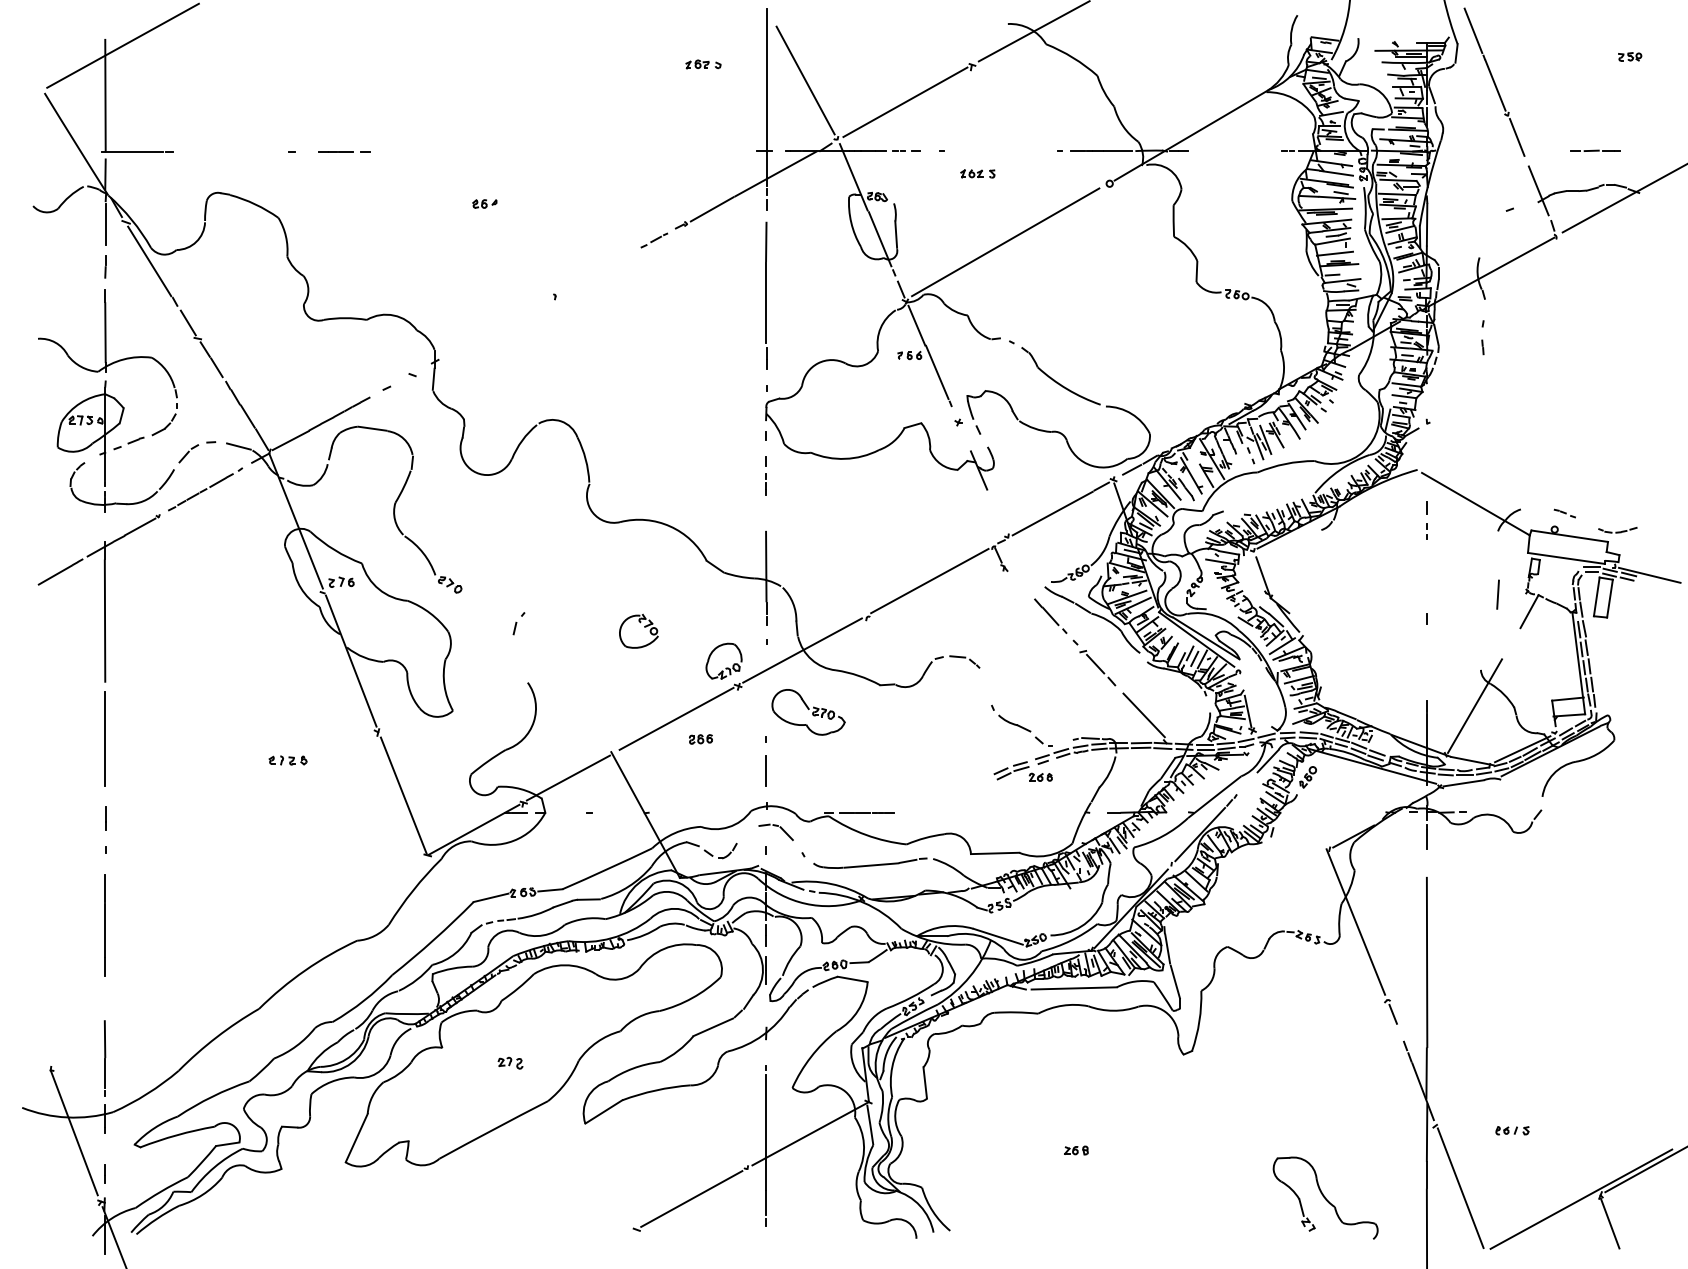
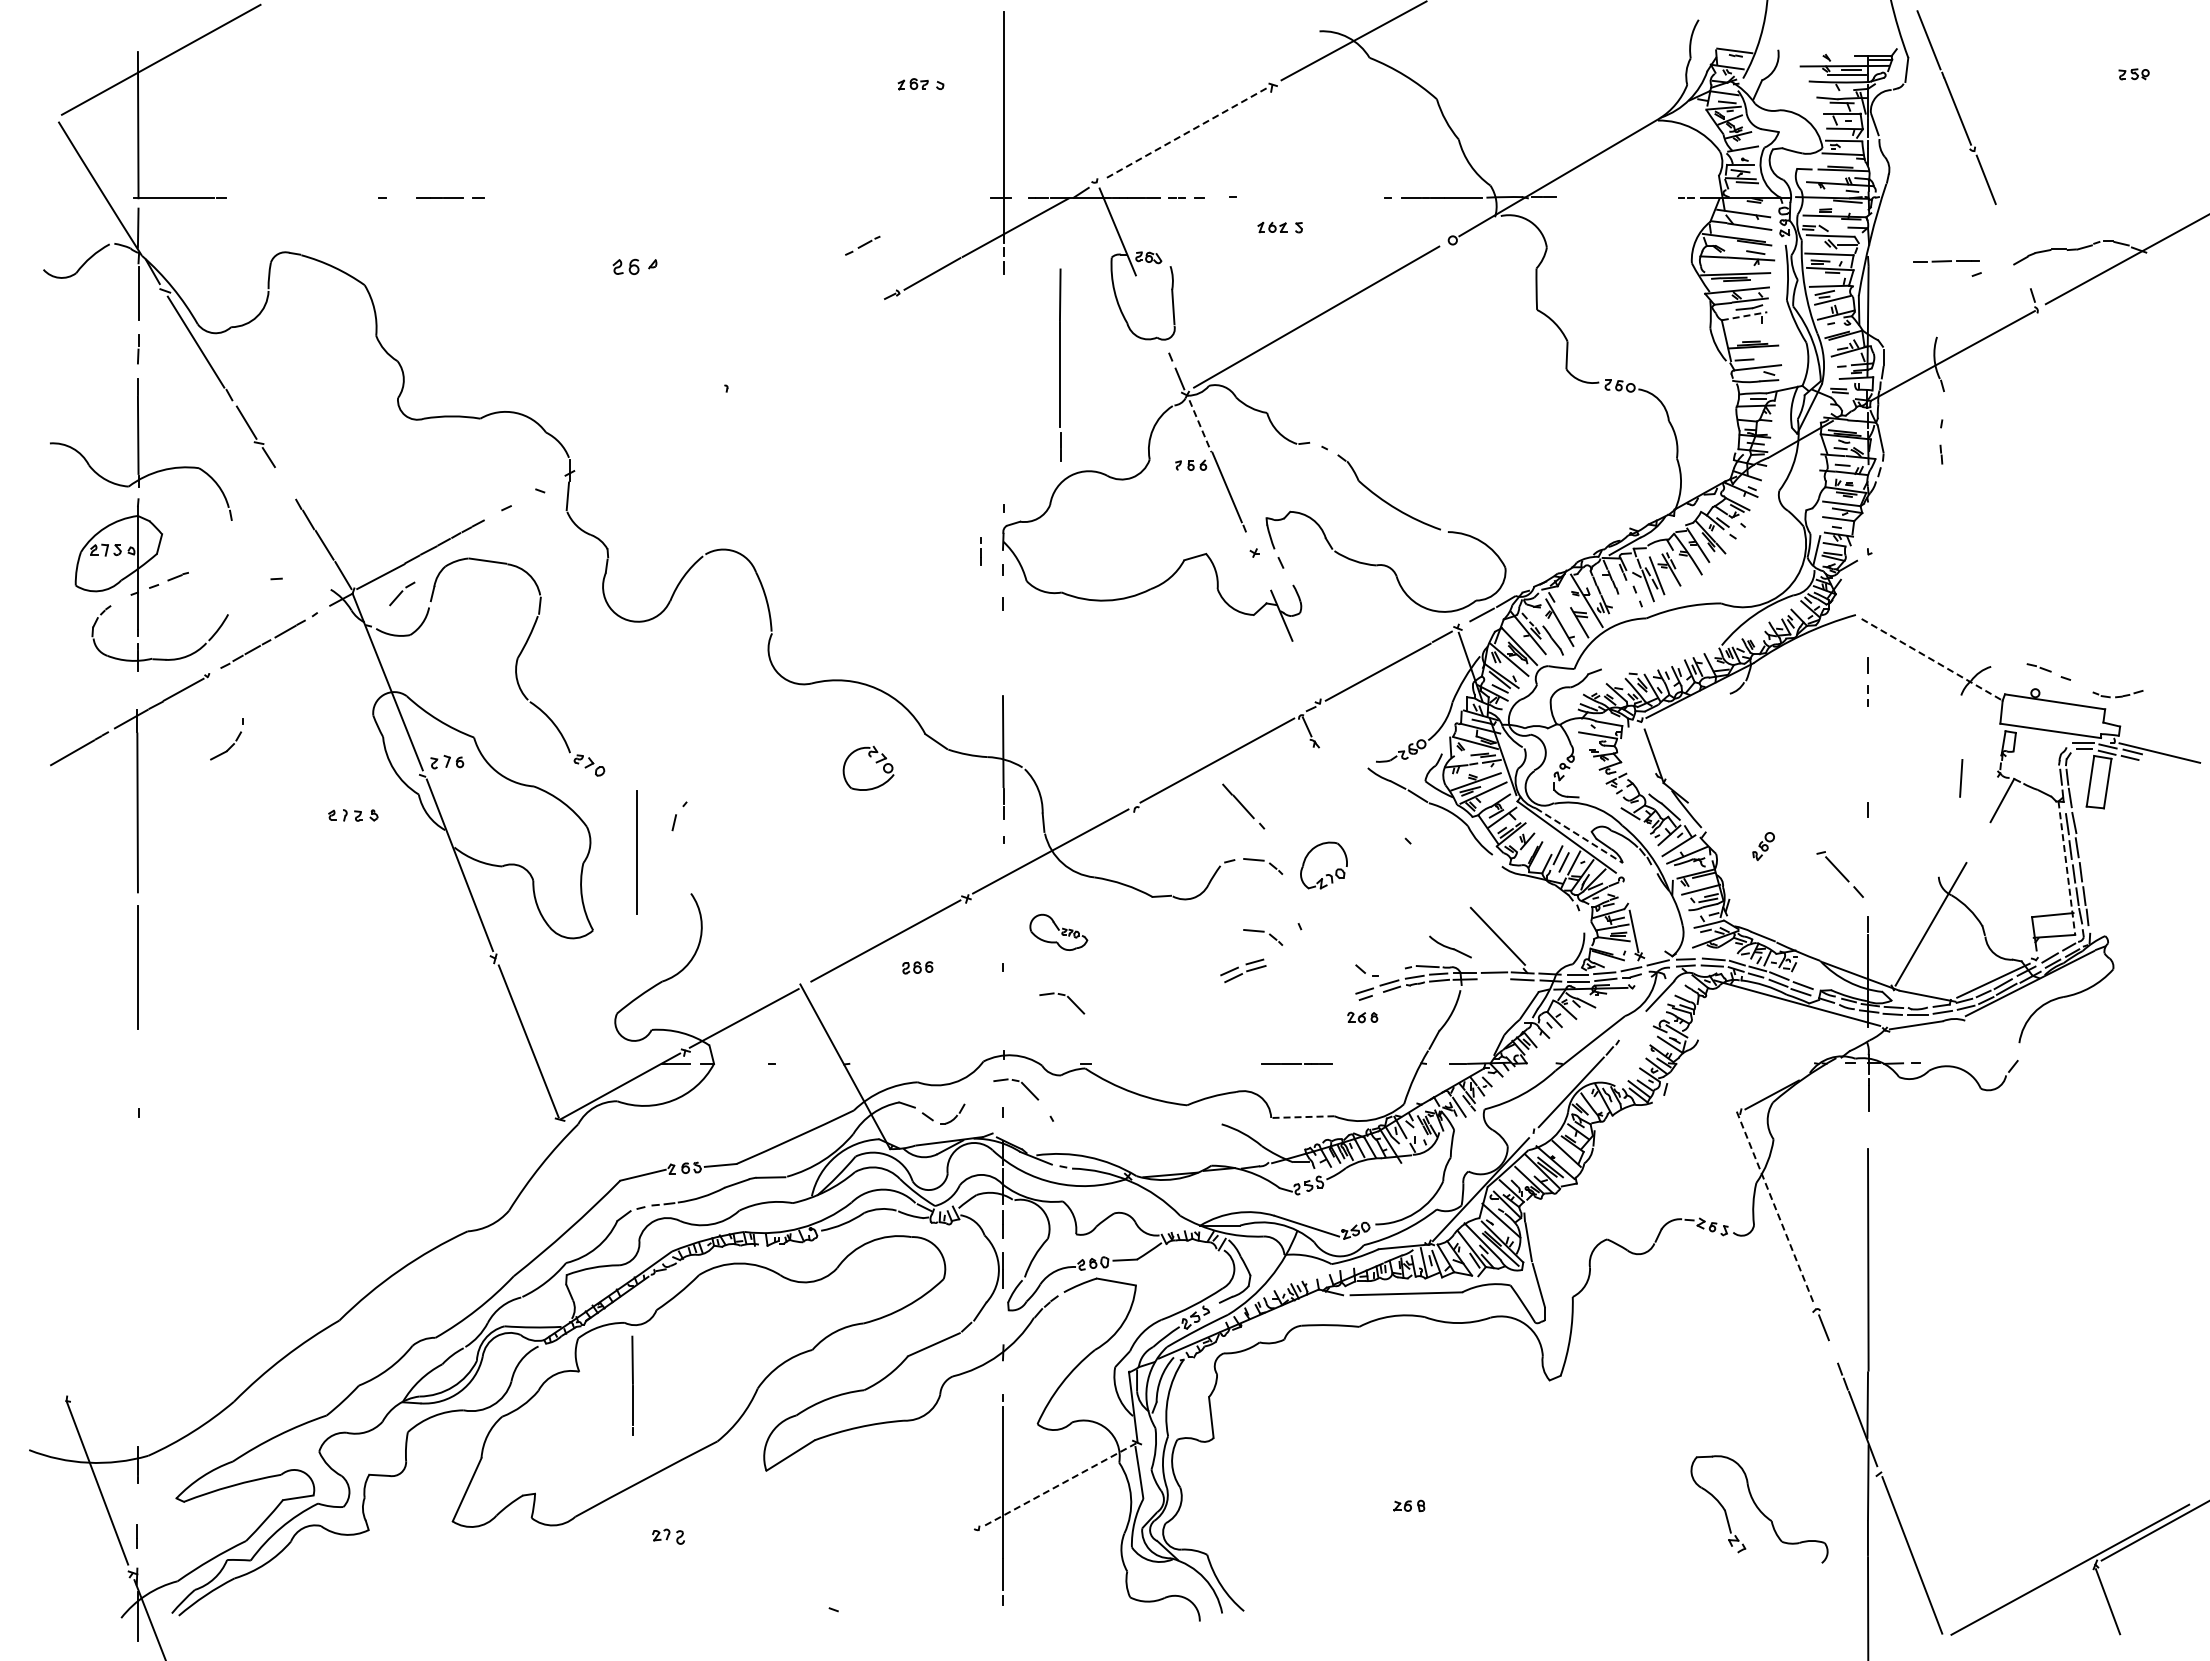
line: (805, 79) -> (1054, 104), removed
line: (904, 102) -> (1184, 134), solid -> dashed
line: (1595, 150) -> (1946, 261), moved
line: (1538, 190) -> (2014, 249), removed
part: (484, 203) -> (634, 266), size x1.4
line: (880, 238) -> (1152, 312), removed
part: (654, 240) -> (862, 245), moved
line: (1333, 241) -> (1745, 316), solid -> dashed
line: (1334, 253) -> (1747, 331), removed
line: (766, 295) -> (1060, 364), moved
line: (916, 325) -> (1200, 426), solid -> dashed
line: (216, 367) -> (283, 481), removed
part: (169, 423) -> (232, 744), moved
line: (238, 446) -> (312, 584), removed
part: (188, 453) -> (402, 593), moved
line: (765, 484) -> (980, 551), moved
line: (1476, 504) -> (1932, 660), solid -> dashed
part: (1564, 513) -> (2048, 672), size x1.6
part: (1050, 616) -> (1243, 806), moved
part: (644, 626) -> (875, 762), moved
line: (1206, 638) -> (1579, 835), solid -> dashed
line: (486, 651) -> (636, 852), added
line: (1578, 663) -> (2066, 868), solid -> dashed
part: (725, 668) -> (1325, 874), moved
part: (1097, 668) -> (1839, 874), moved
part: (808, 712) -> (1058, 932), size x0.6
part: (965, 716) -> (1263, 937), added
part: (1014, 723) -> (1450, 946), moved
line: (1140, 747) -> (1493, 978), removed
part: (288, 760) -> (353, 815), moved
part: (815, 762) -> (1067, 997), added
part: (1011, 770) -> (1243, 970), moved
line: (765, 771) -> (1002, 1009), removed
part: (1308, 777) -> (1763, 846), moved
line: (866, 812) -> (1296, 1063), moved
line: (105, 818) -> (138, 1071), removed
line: (994, 853) -> (1302, 1117), solid -> dashed
part: (869, 862) -> (1138, 1129), removed
line: (1356, 921) -> (1775, 1206), solid -> dashed
line: (104, 925) -> (137, 1211), removed
line: (104, 1058) -> (632, 1385), moved
part: (510, 1063) -> (668, 1536), moved
part: (1512, 1130) -> (1979, 1479), removed
line: (810, 1134) -> (1061, 1484), solid -> dashed
part: (1325, 1198) -> (1759, 1509), moved
line: (691, 1199) -> (905, 1569), removed

